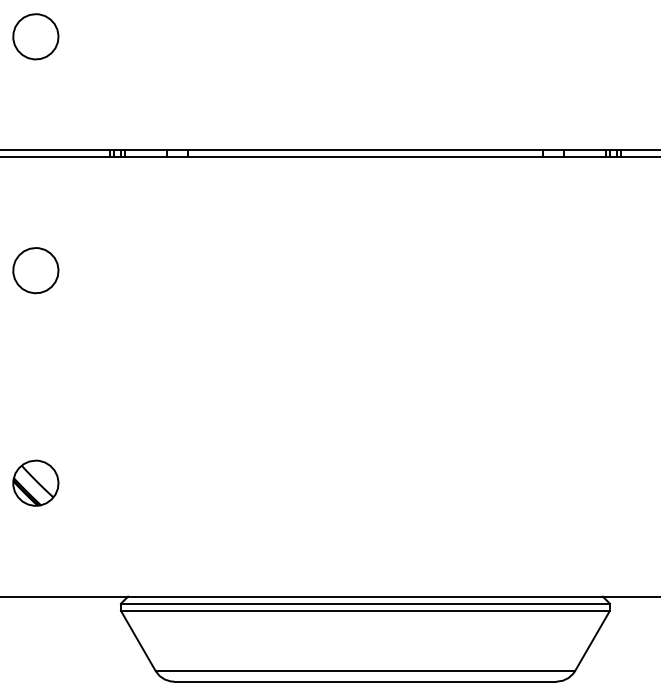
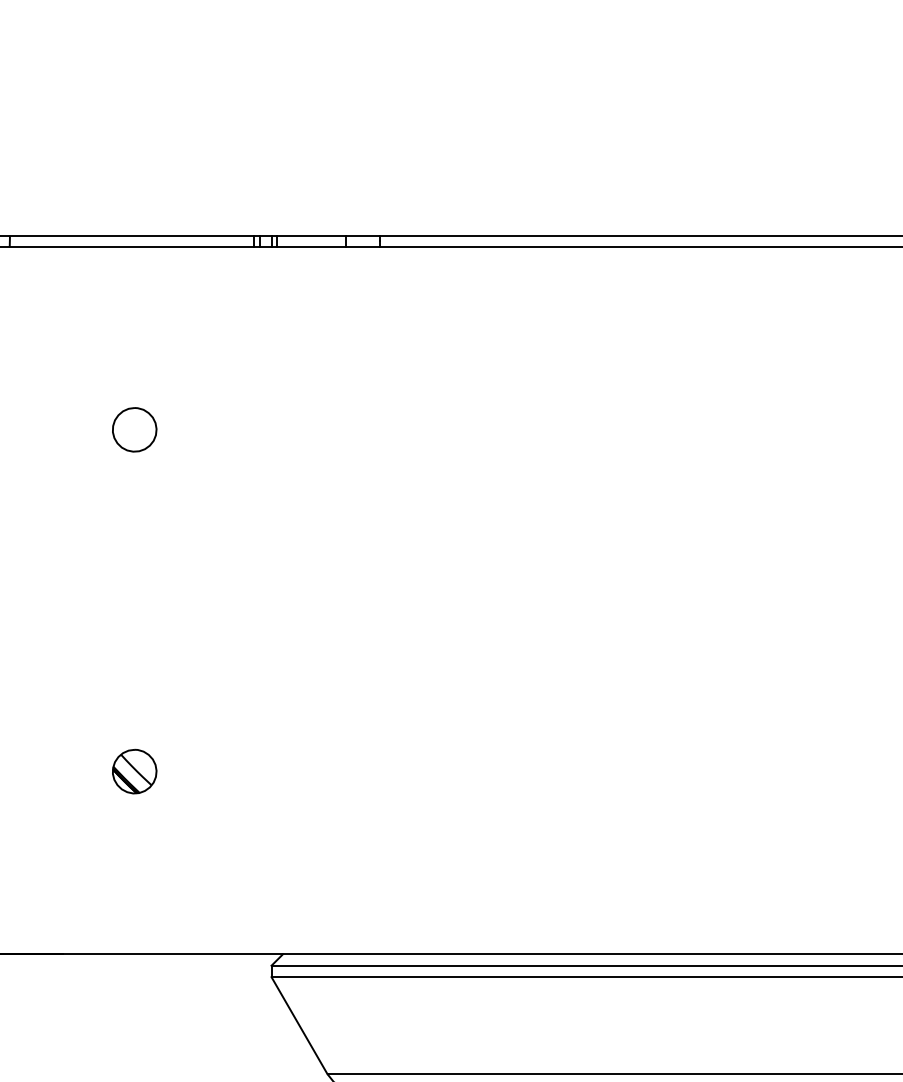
part: (35, 36) -> (134, 52), removed
part: (35, 270) -> (134, 429), size x0.6
part: (35, 482) -> (134, 770), size x0.6

